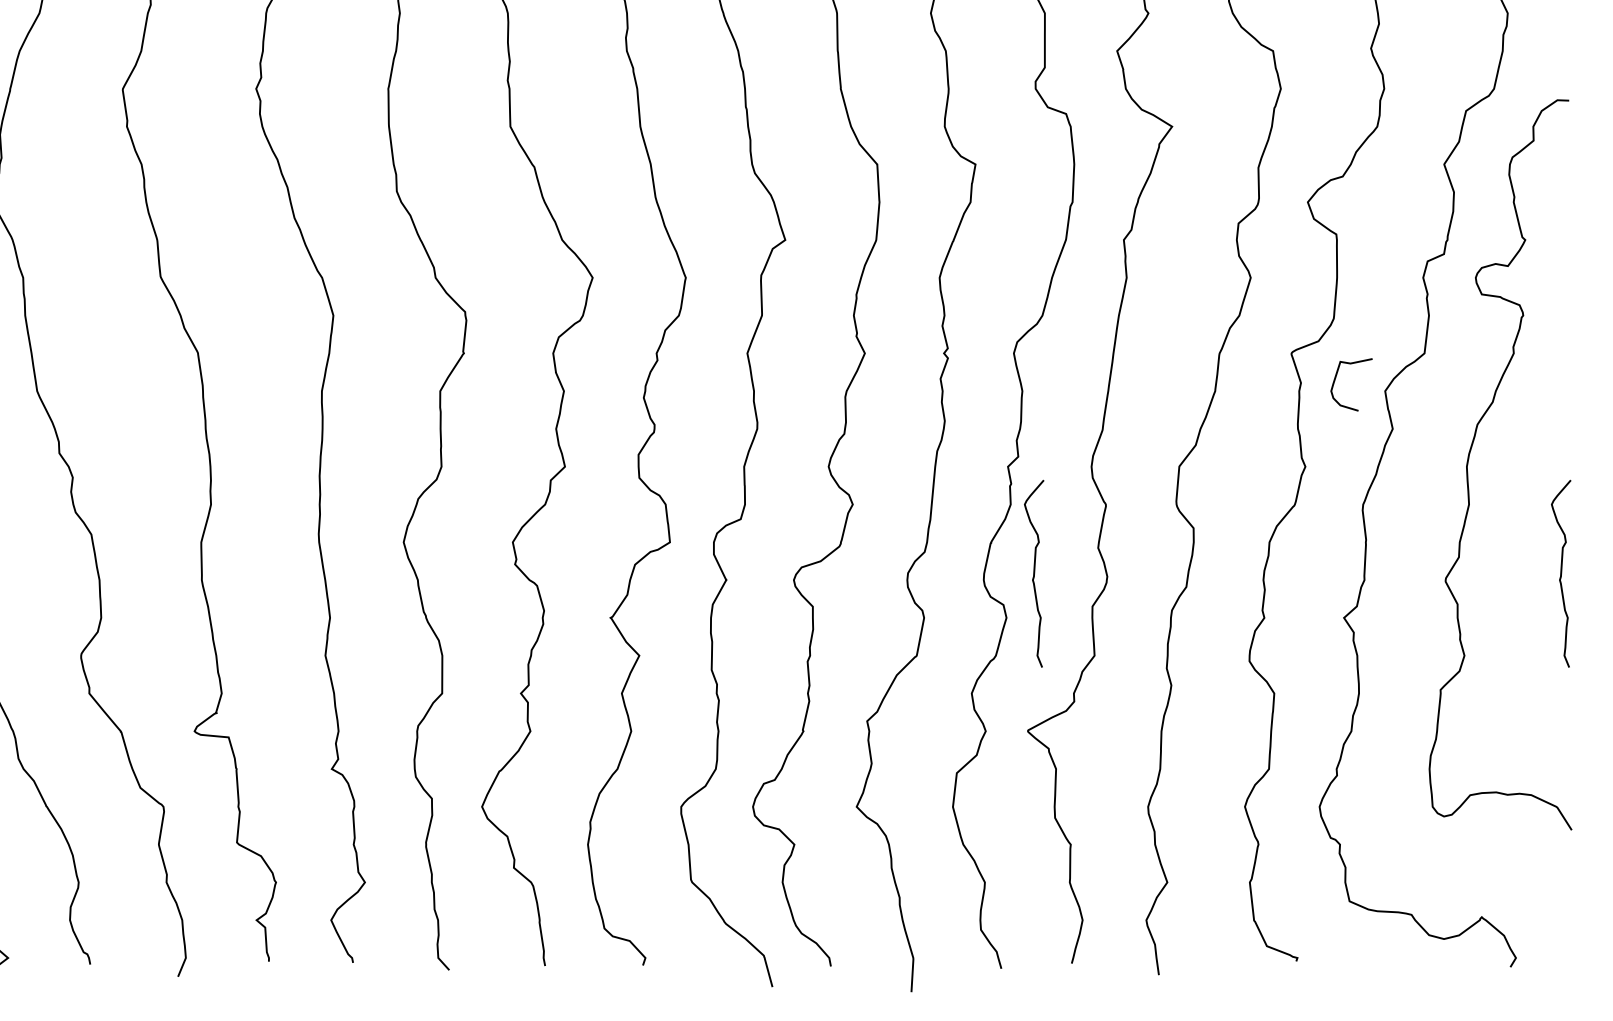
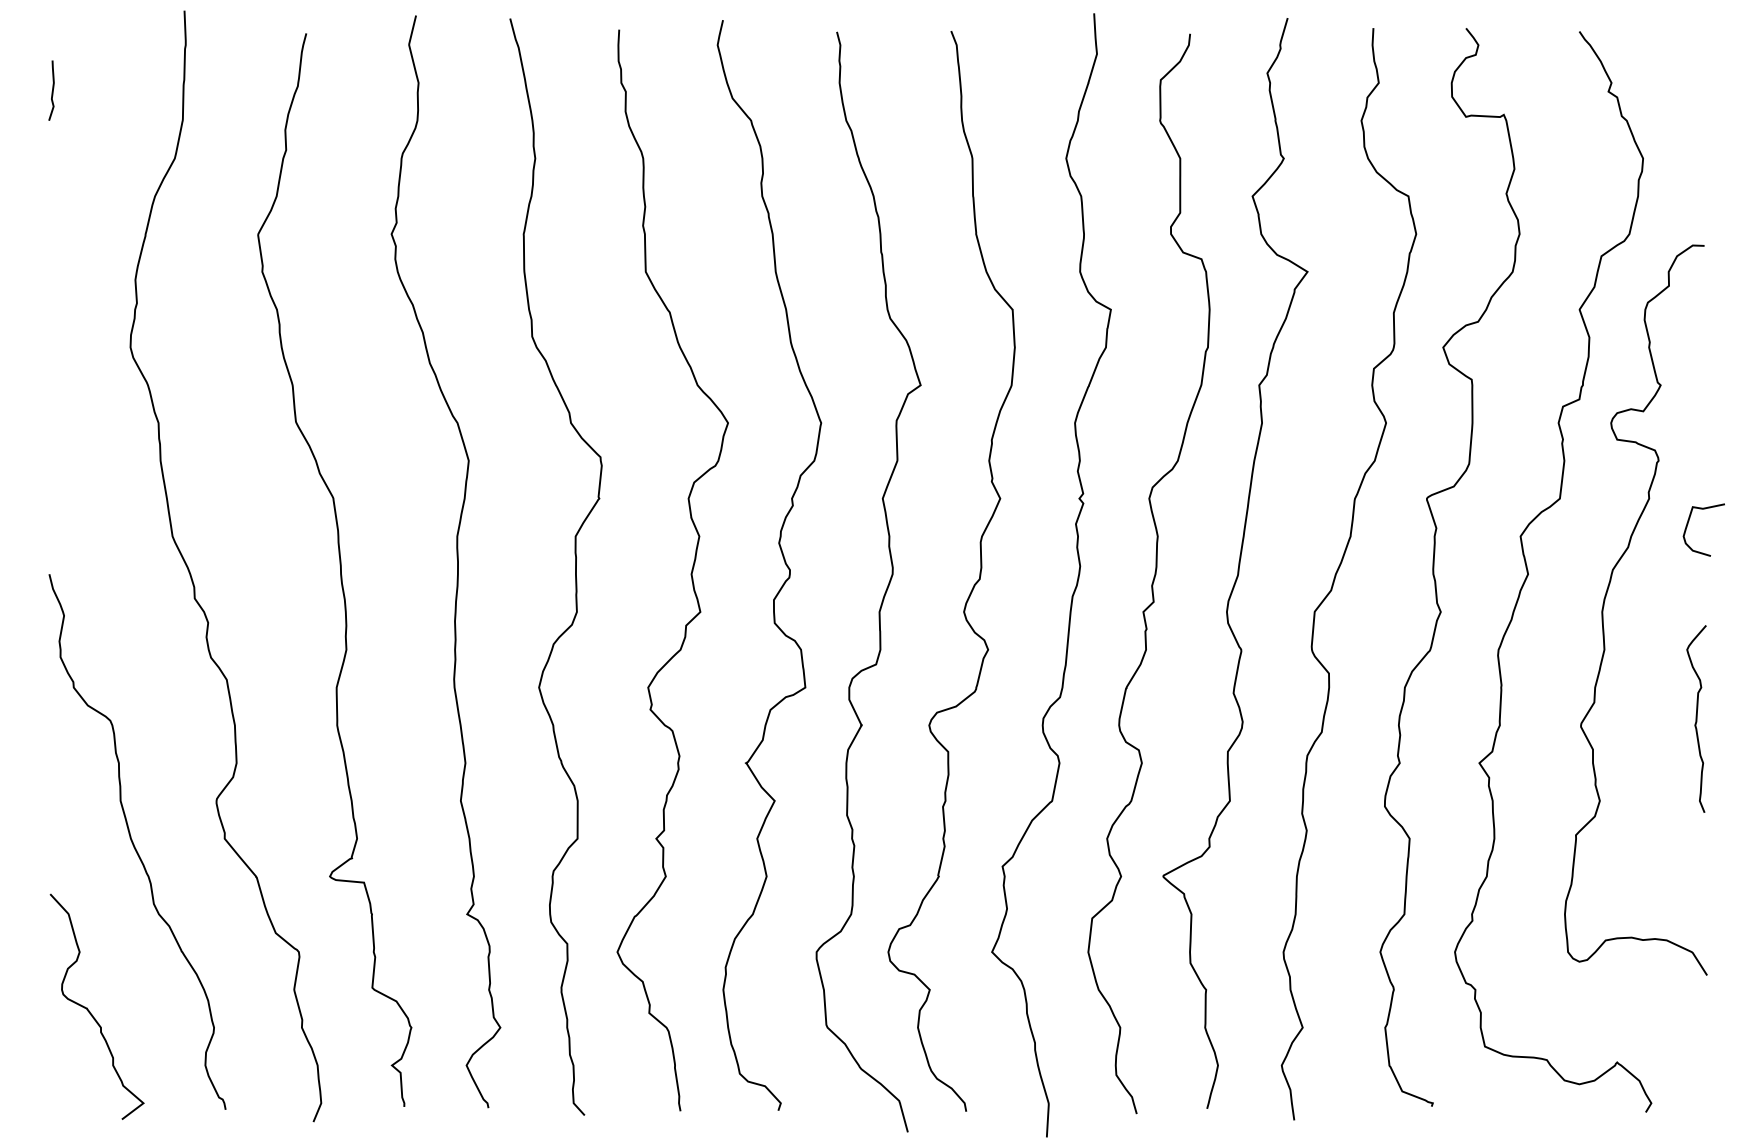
curve: (1336, 379) -> (1688, 524), moved
curve: (1034, 573) -> (1169, 718), removed

